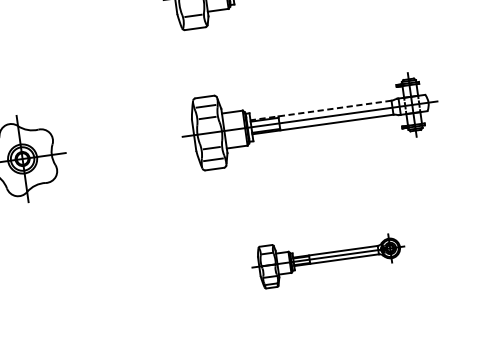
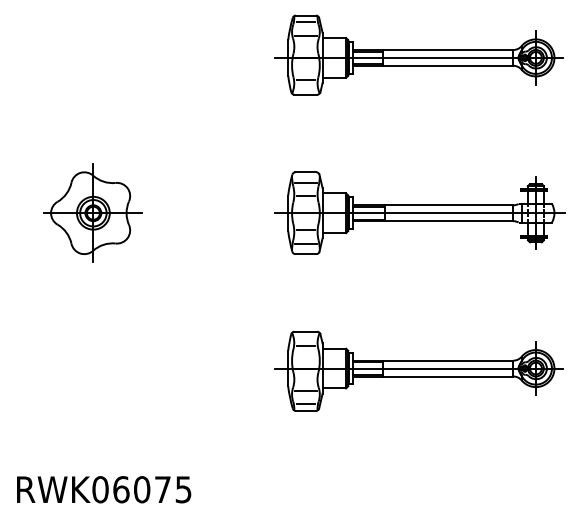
line: (320, 110) -> (432, 205), dashed -> solid
part: (328, 258) -> (418, 371), size x1.67

